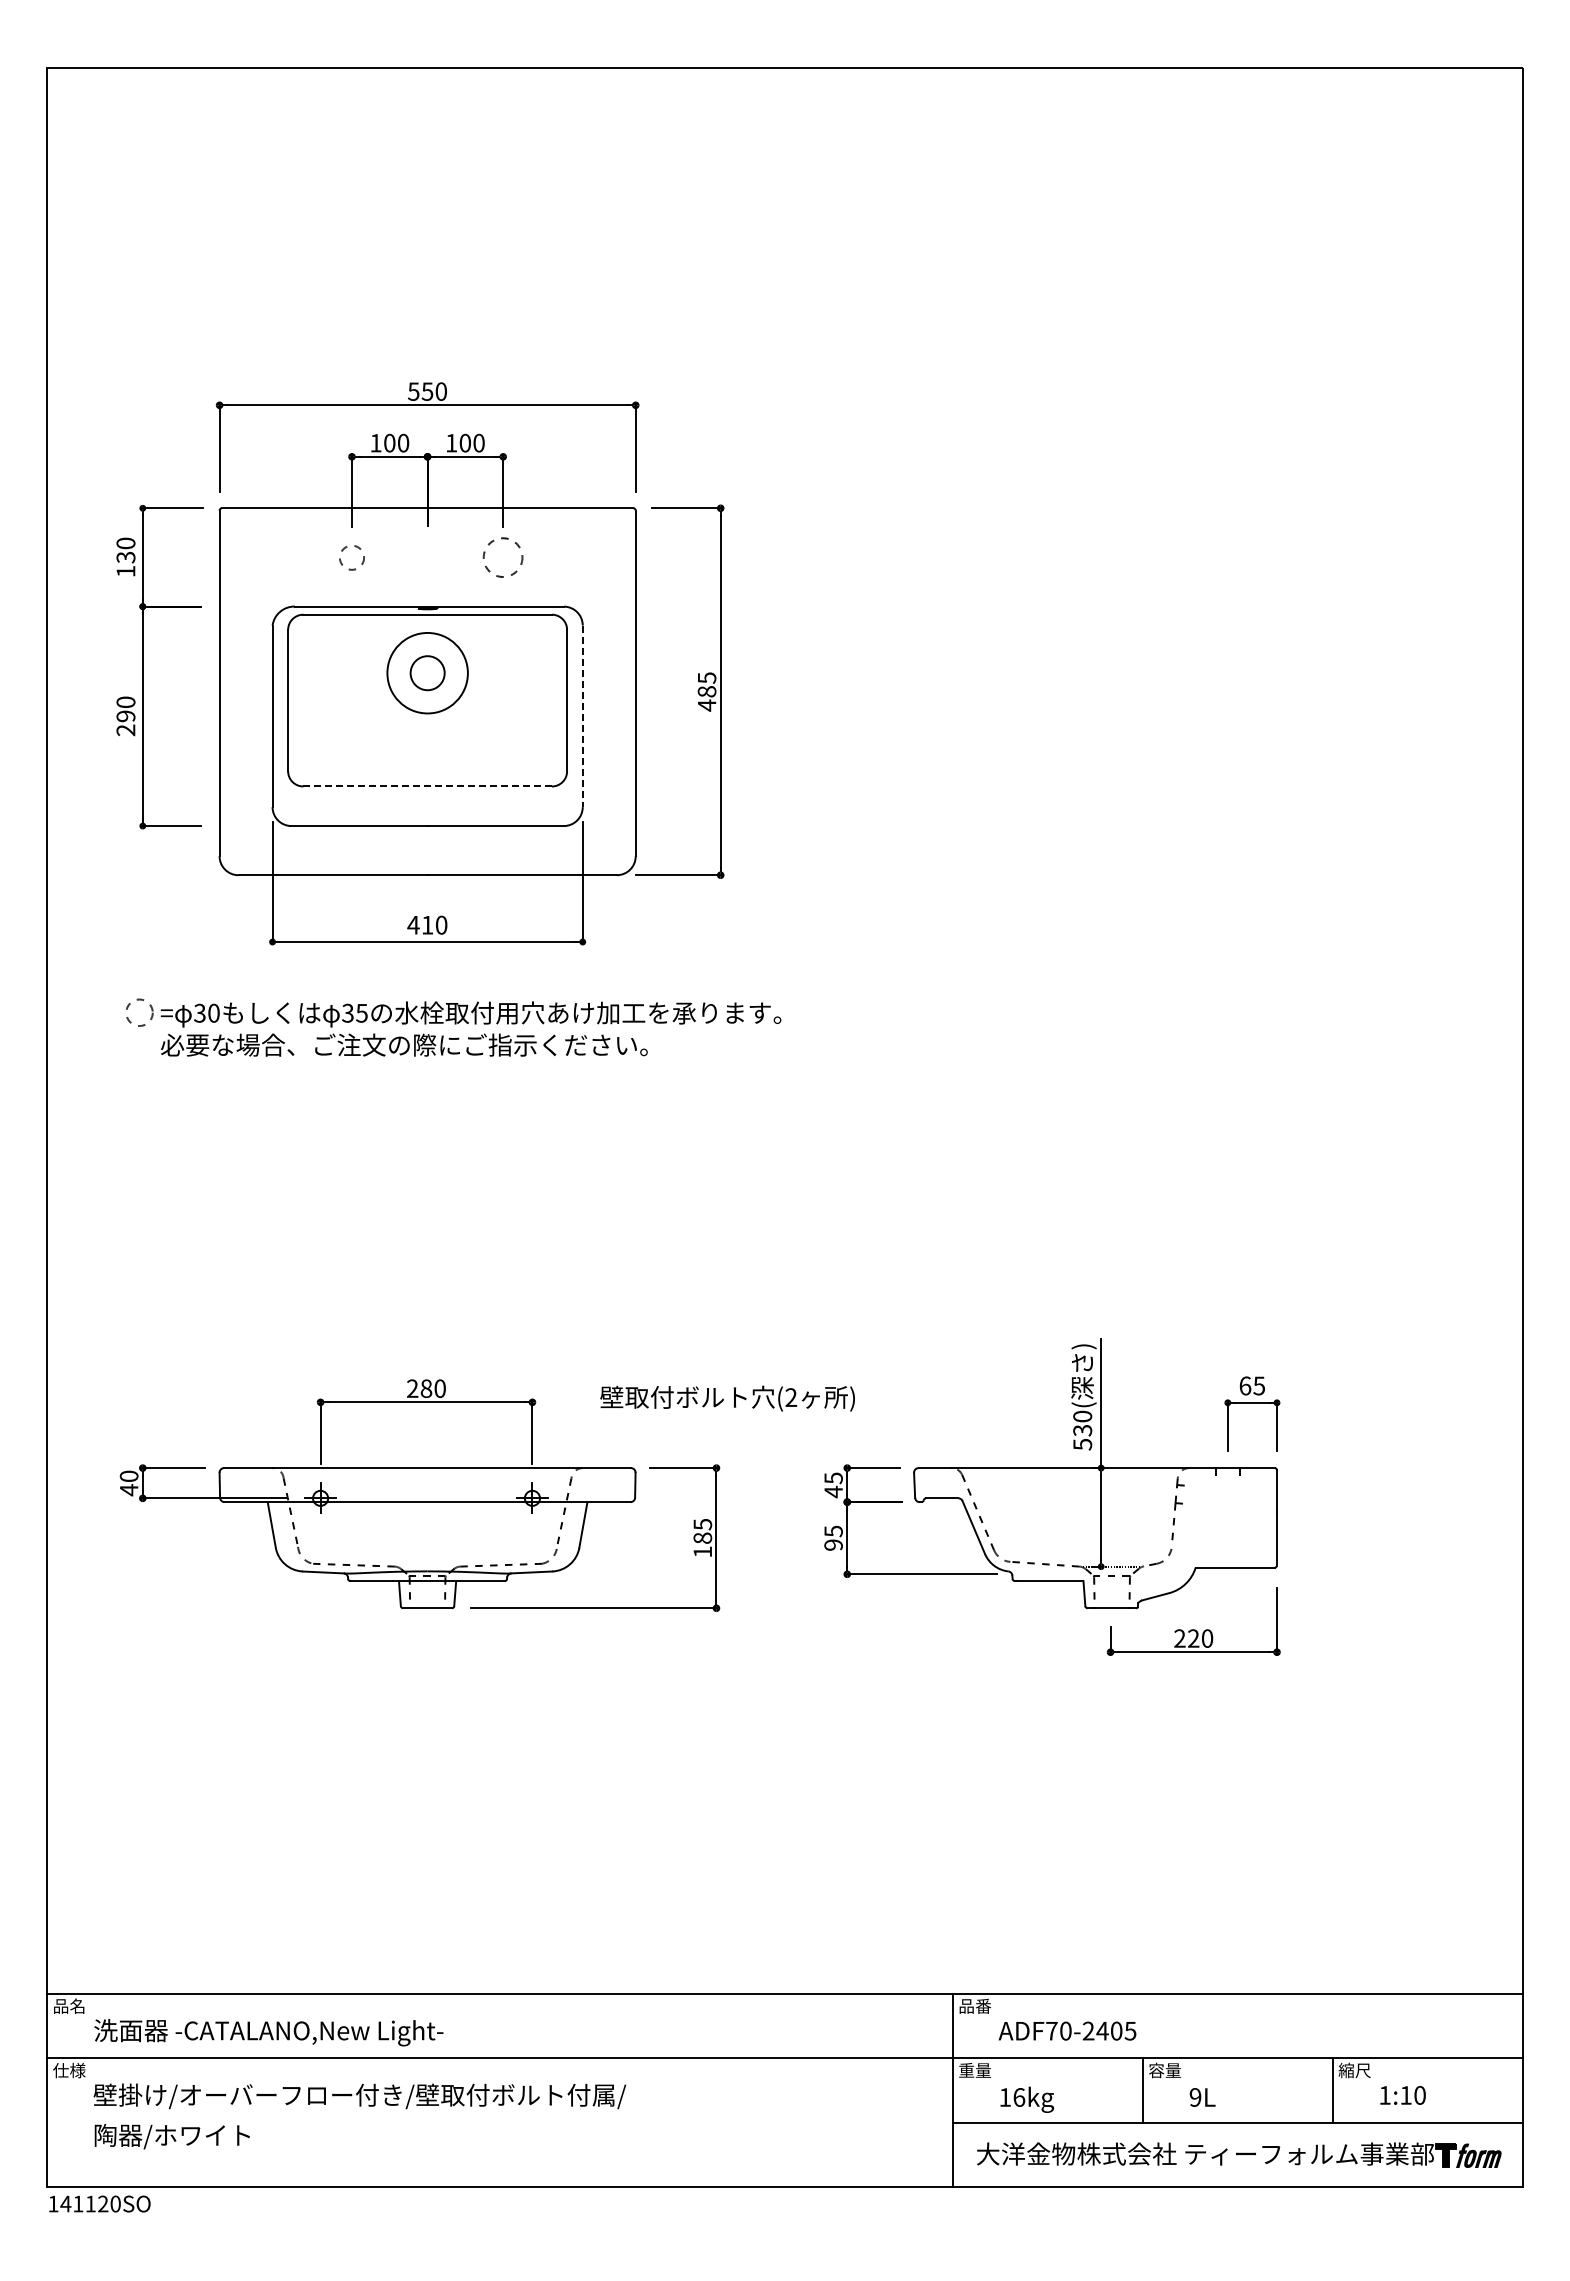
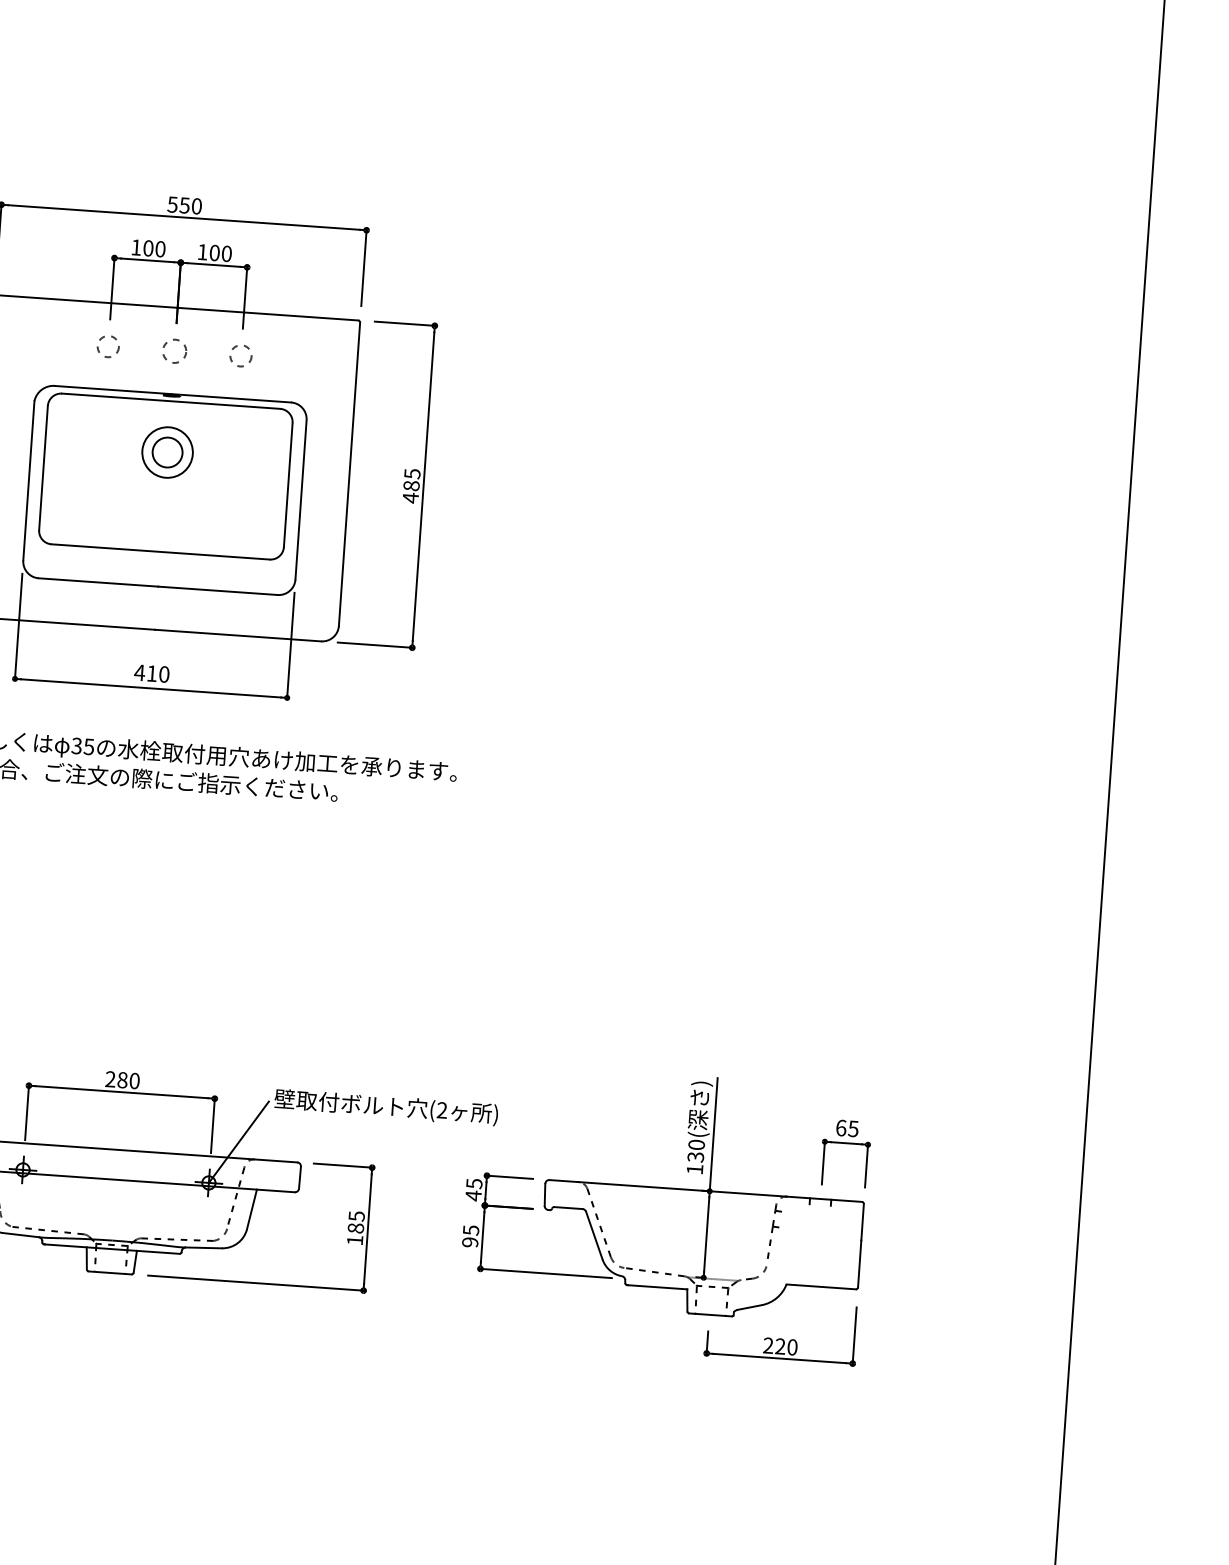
circle: (427, 557) -> (174, 351), added
circle: (503, 557) -> (241, 355), size x0.62
circle: (427, 672) -> (167, 451), size x0.71
line: (582, 717) -> (300, 500), dashed -> solid
line: (428, 786) -> (161, 551), dashed -> solid
text: (1082, 1444) -> (694, 1169), 530( -> 130(
line: (563, 1449) -> (239, 1141), added

